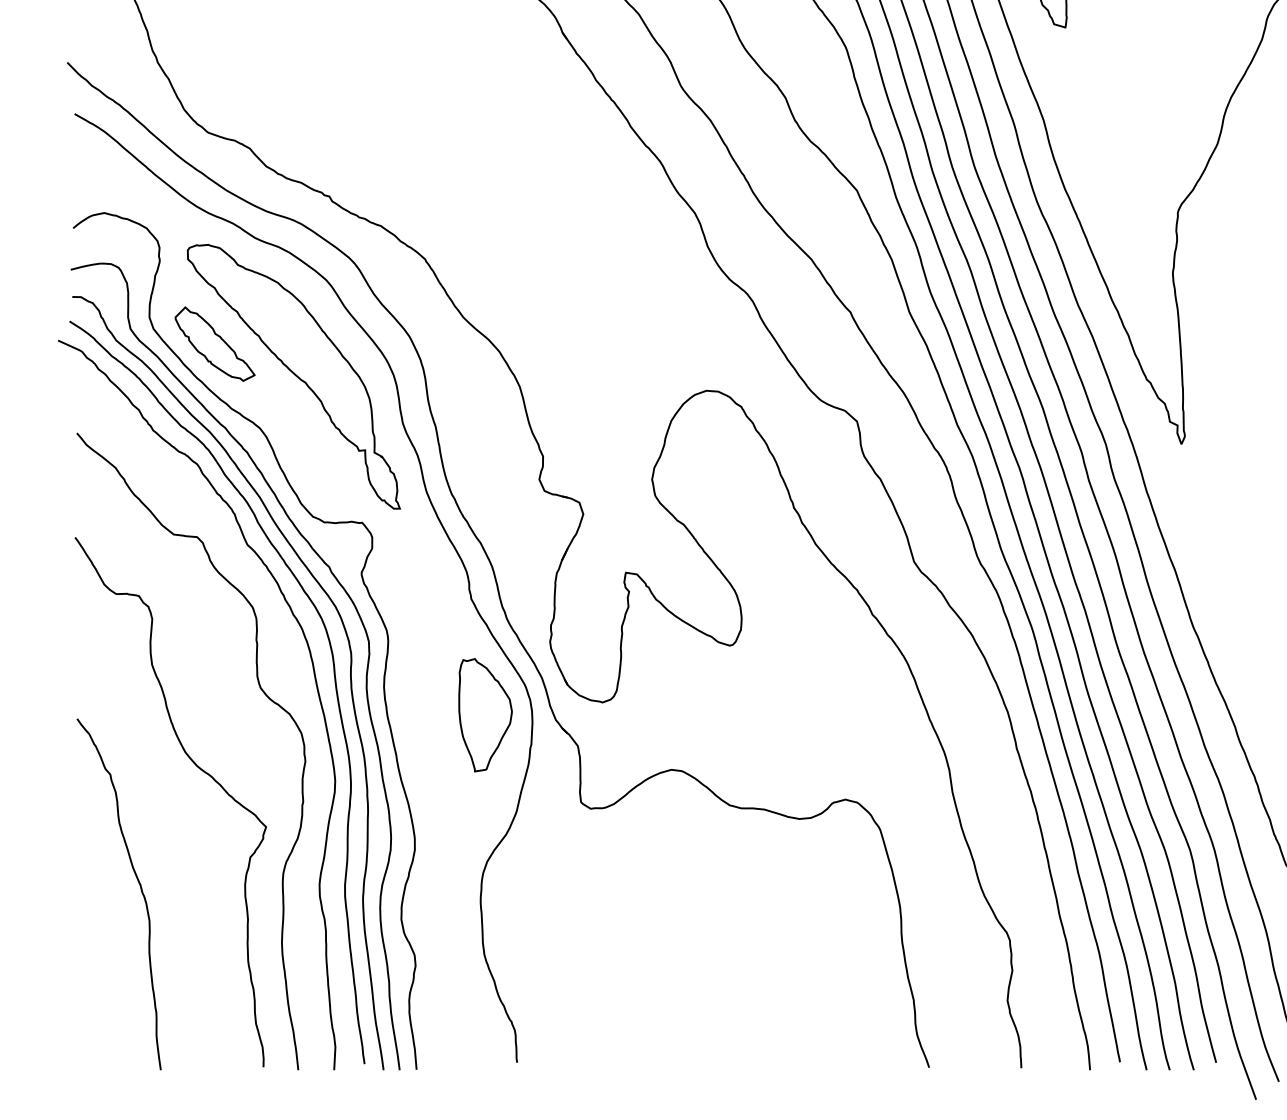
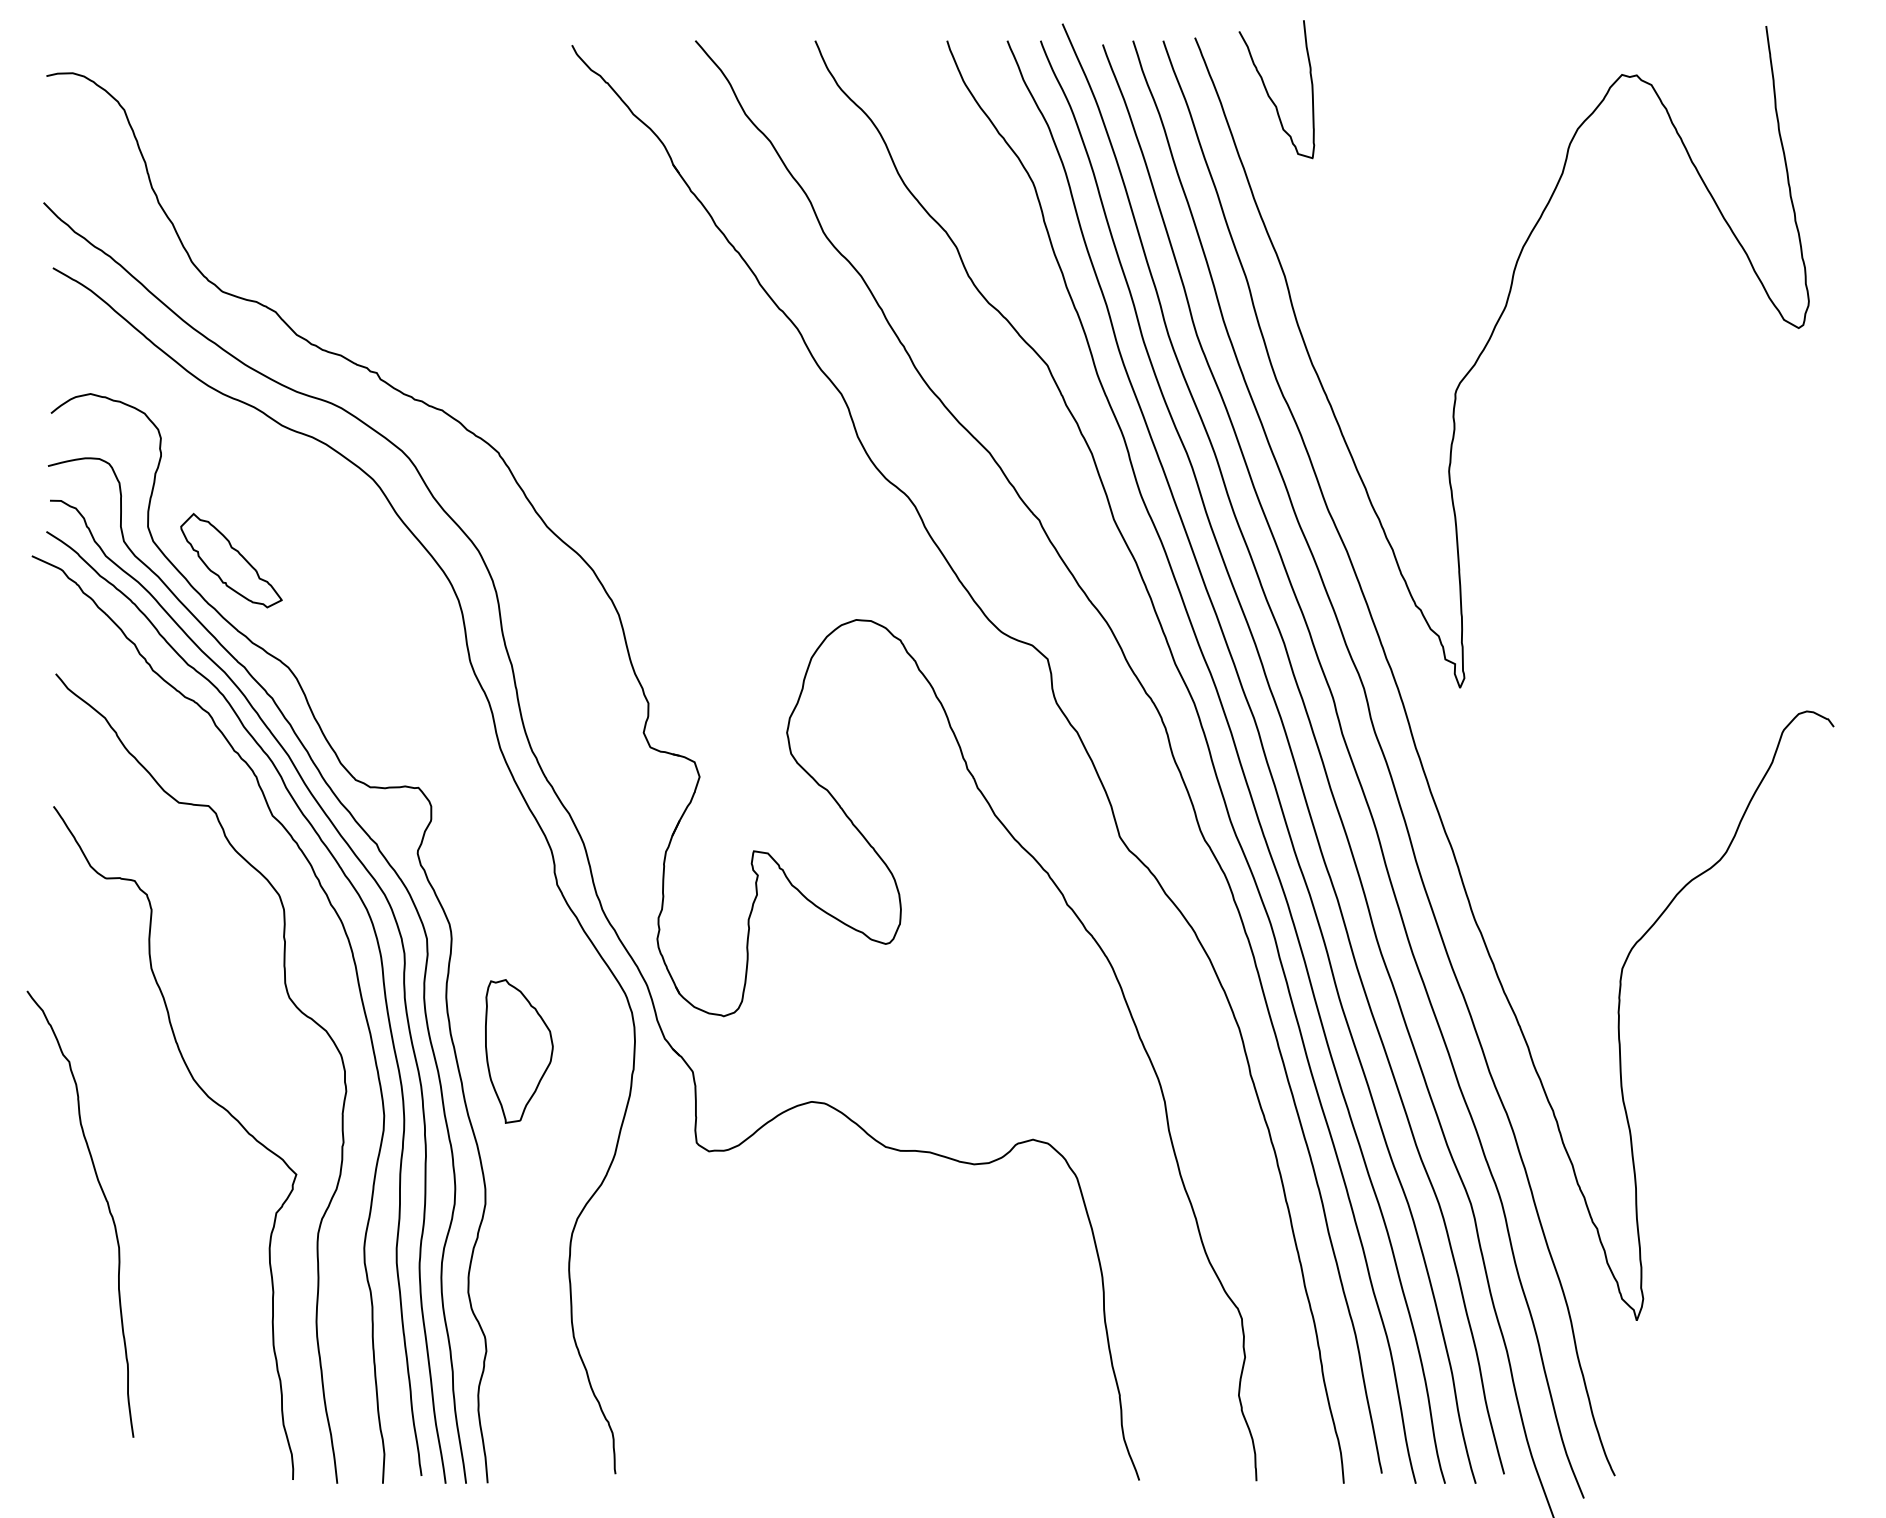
part: (293, 376) -> (331, 601), removed
part: (485, 715) -> (519, 1051), moved
curve: (140, 888) -> (107, 1206), moved

